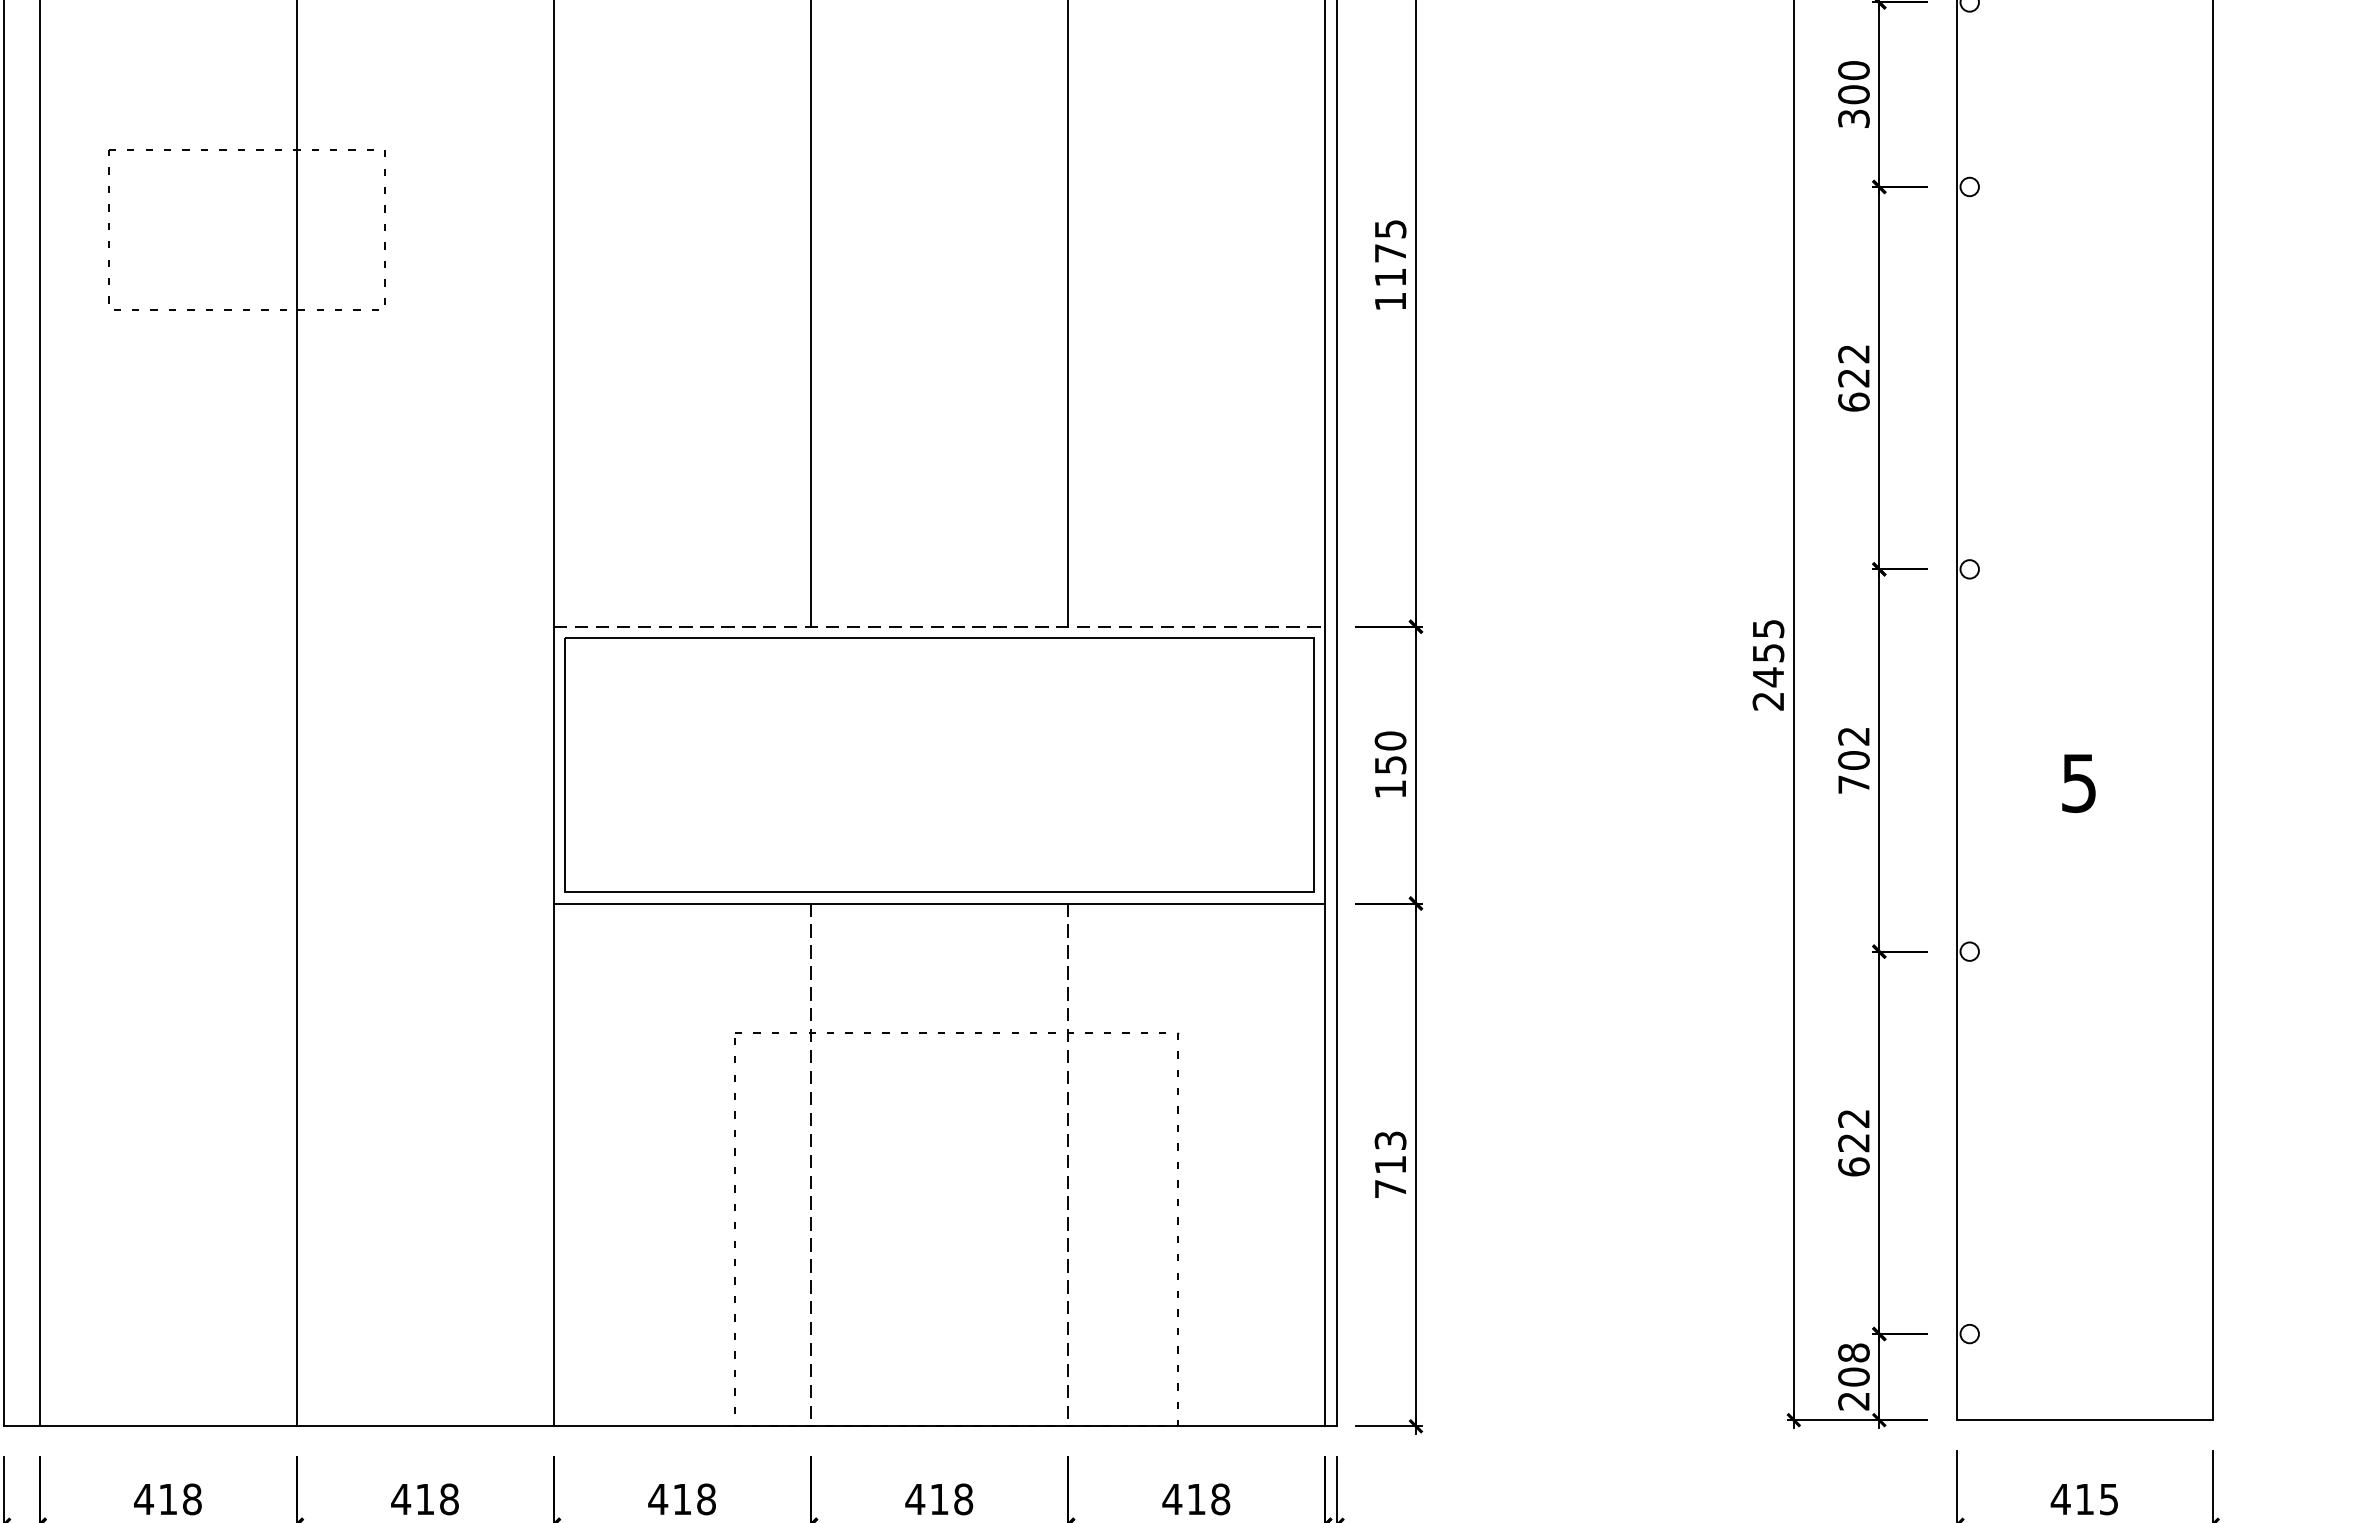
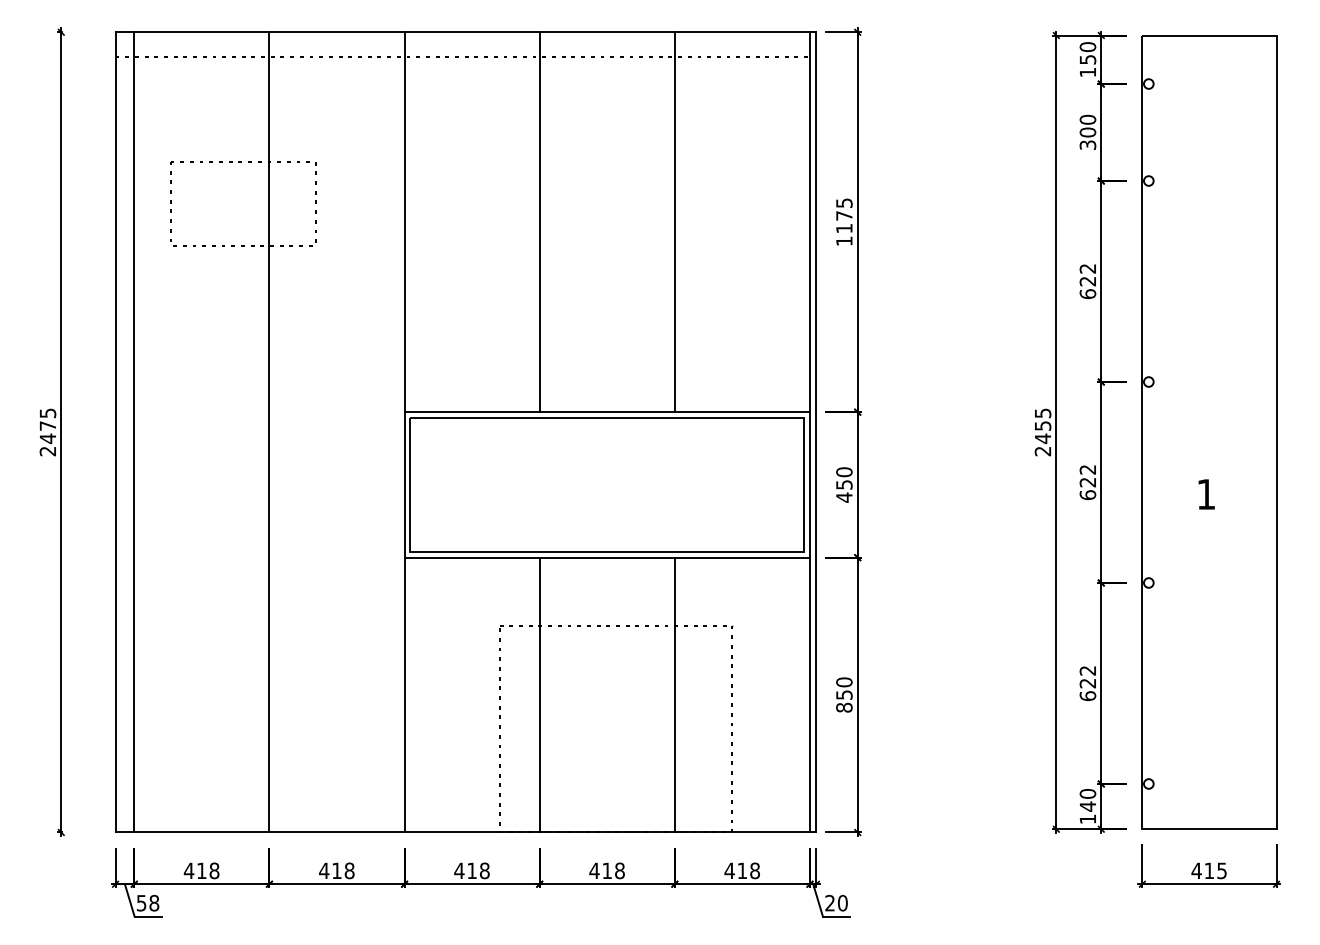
line: (939, 627) -> (607, 412), dashed -> solid
text: (1853, 771) -> (1087, 488), 702 -> 622
text: (2077, 783) -> (1205, 494), 5 -> 1
text: (1390, 789) -> (844, 497), 150 -> 450
text: (1390, 1163) -> (844, 694), 713 -> 850
line: (810, 1165) -> (539, 695), dashed -> solid
line: (1067, 1165) -> (674, 695), dashed -> solid
text: (1853, 1376) -> (1087, 806), 208 -> 140

